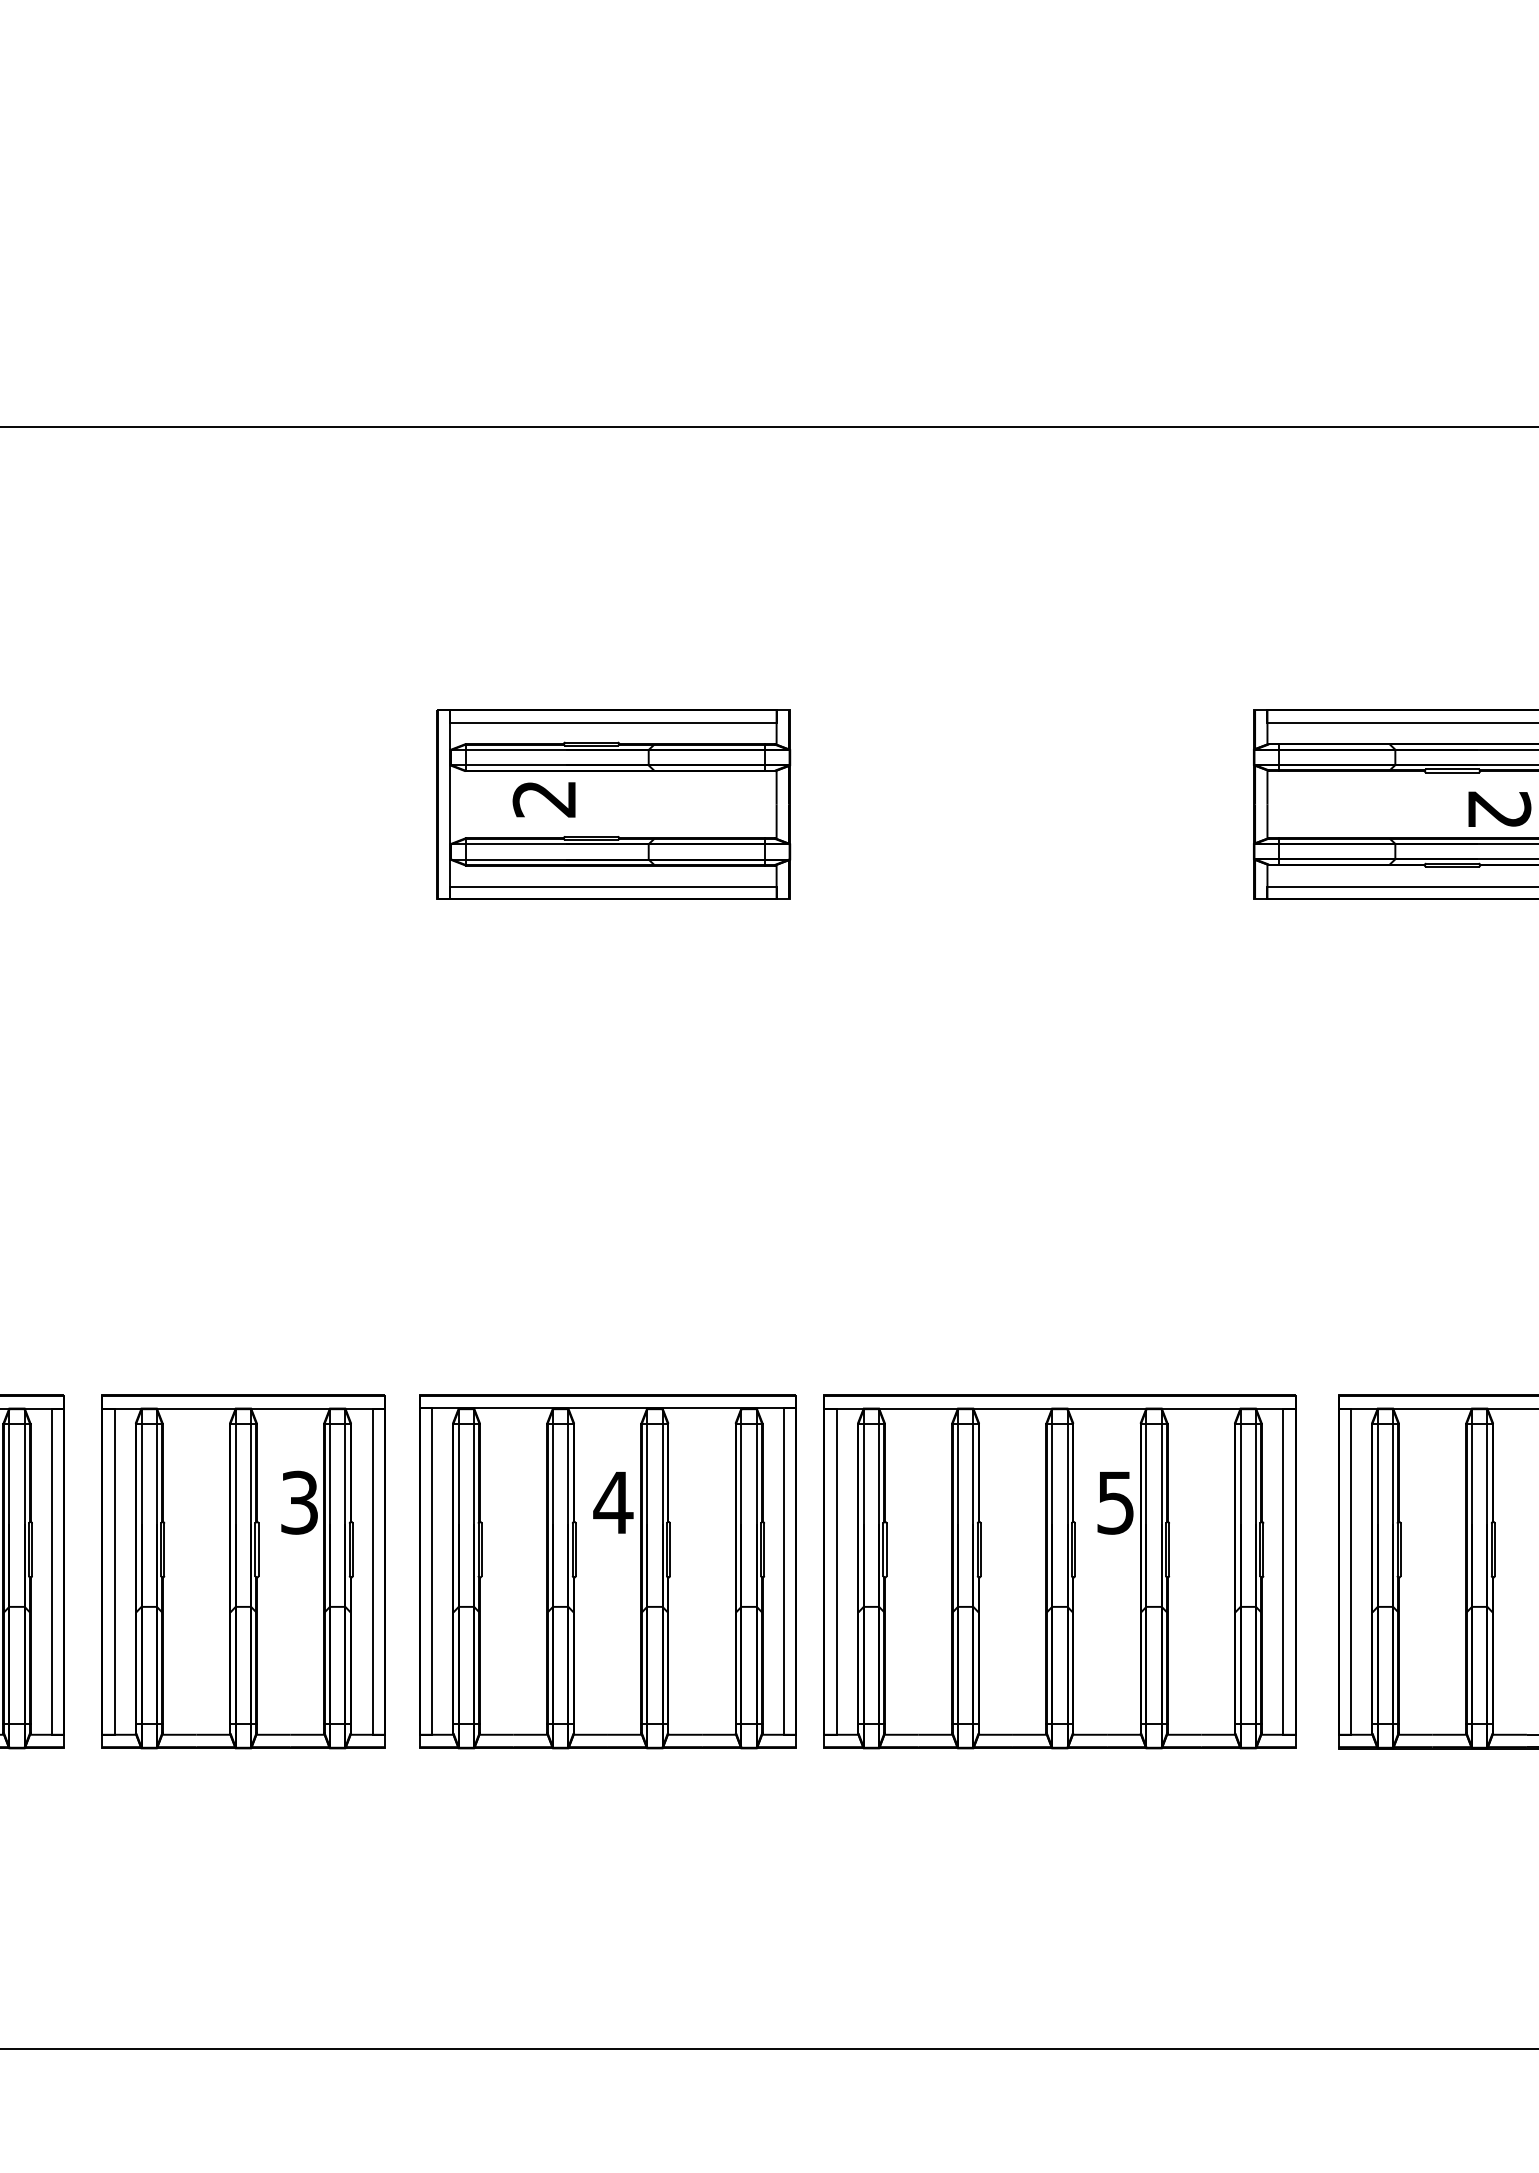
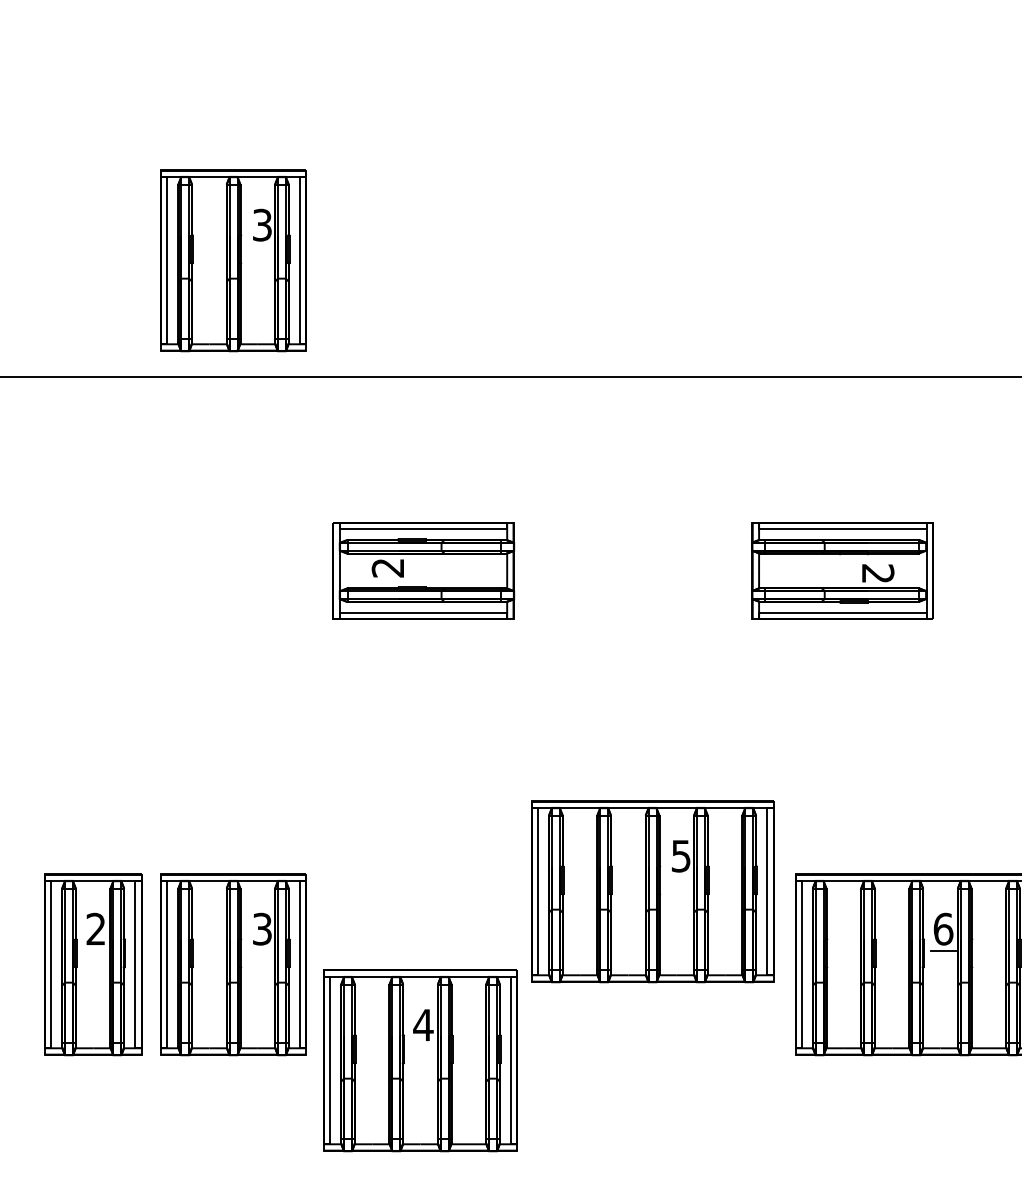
part: (243, 199) -> (233, 260), added
part: (607, 1571) -> (420, 1060), moved
part: (1059, 1571) -> (652, 891), moved

